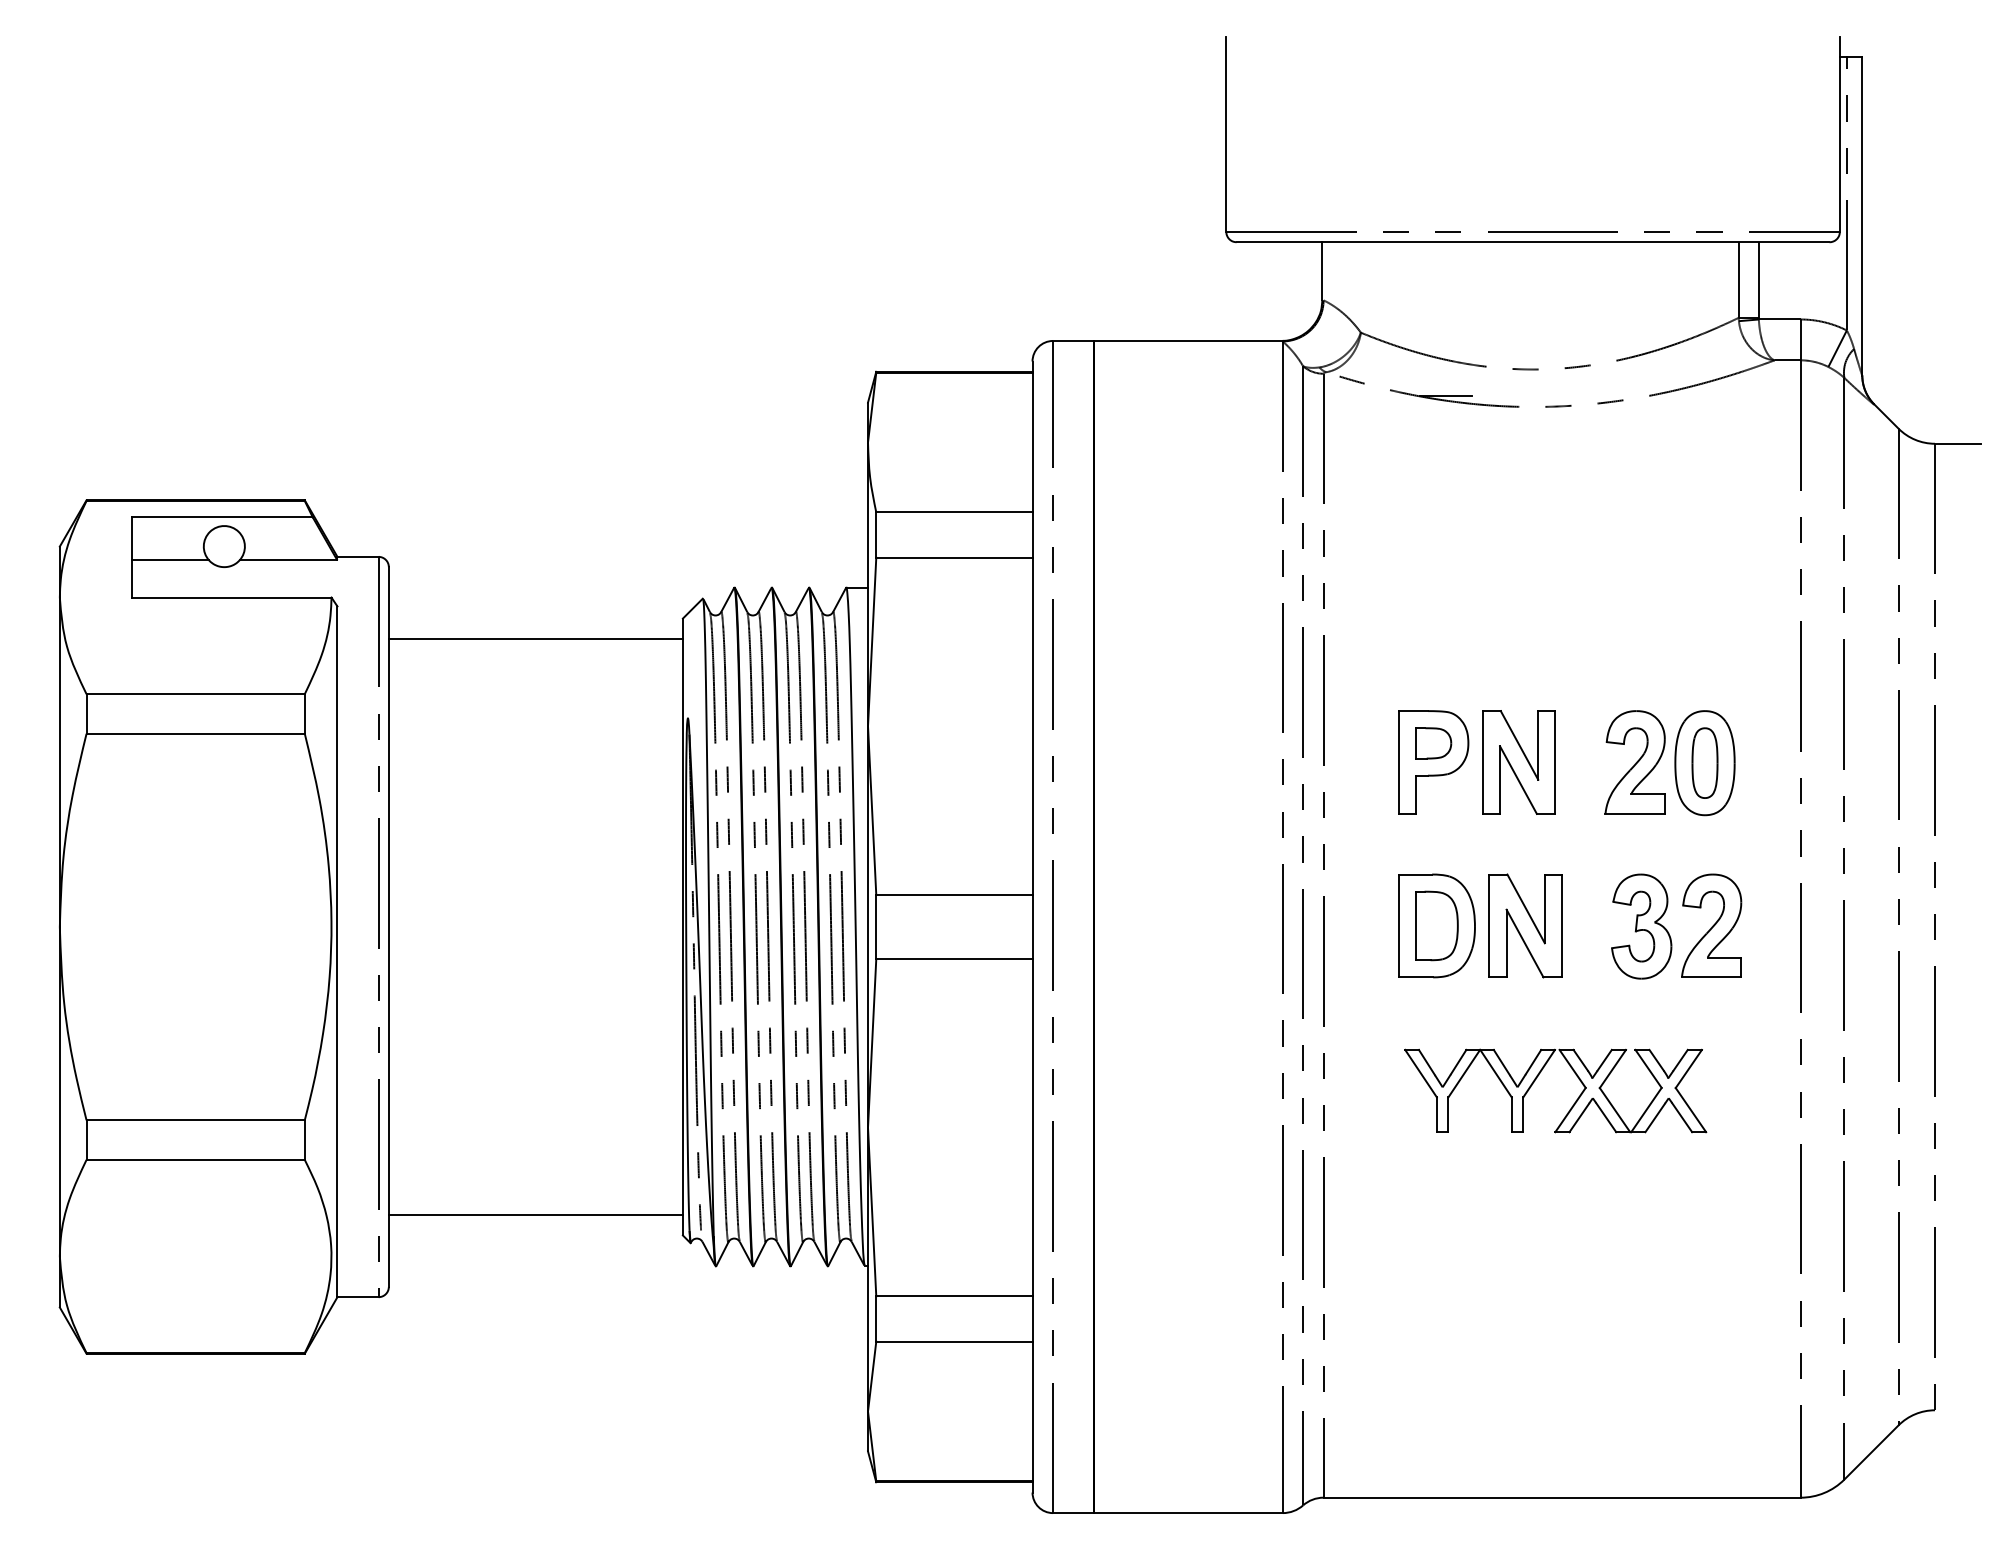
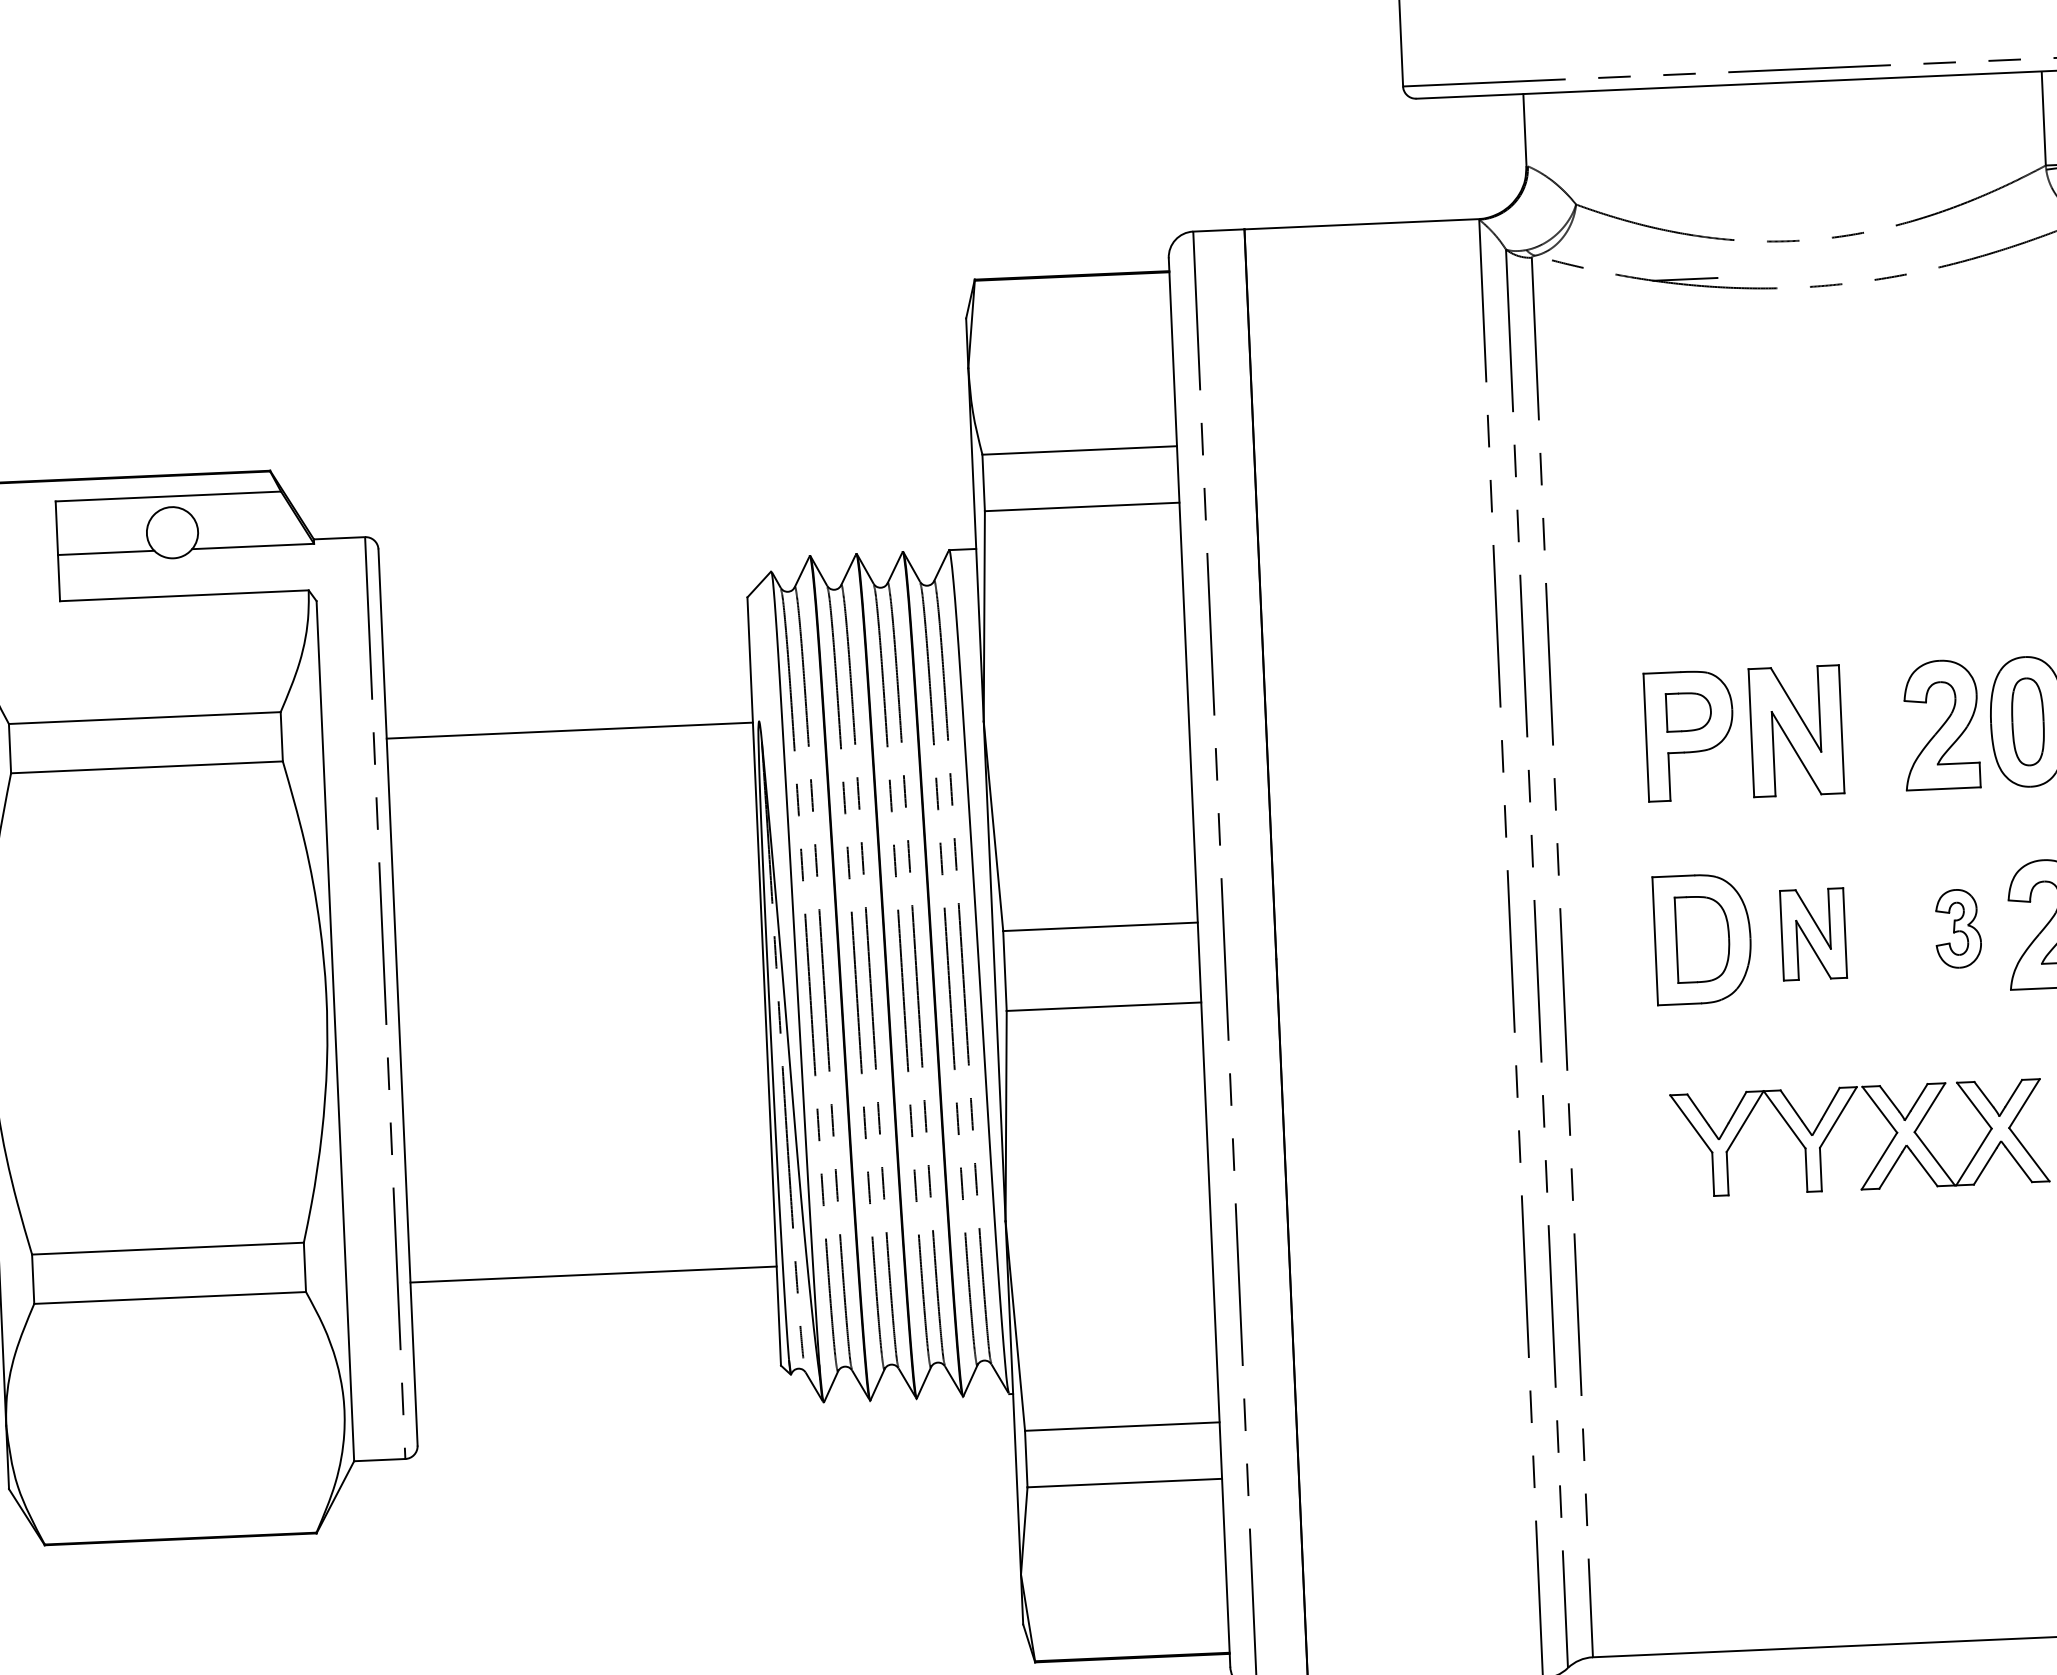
line: (535, 639) -> (569, 731), moved
part: (1525, 925) -> (1813, 933), size x0.7
part: (1641, 926) -> (1957, 928), size x0.6
line: (535, 1214) -> (593, 1274), moved

